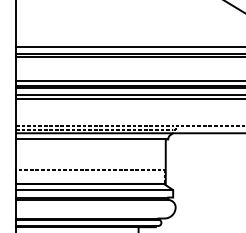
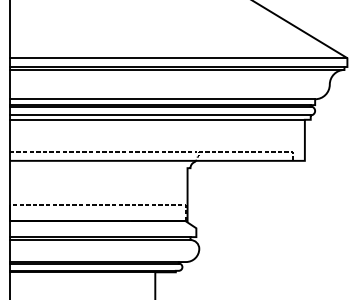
line: (94, 129) -> (102, 156), removed
line: (90, 139) -> (98, 168), removed
line: (94, 190) -> (102, 228), removed

